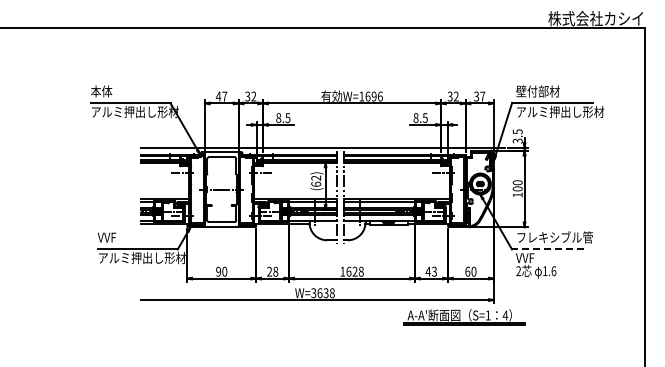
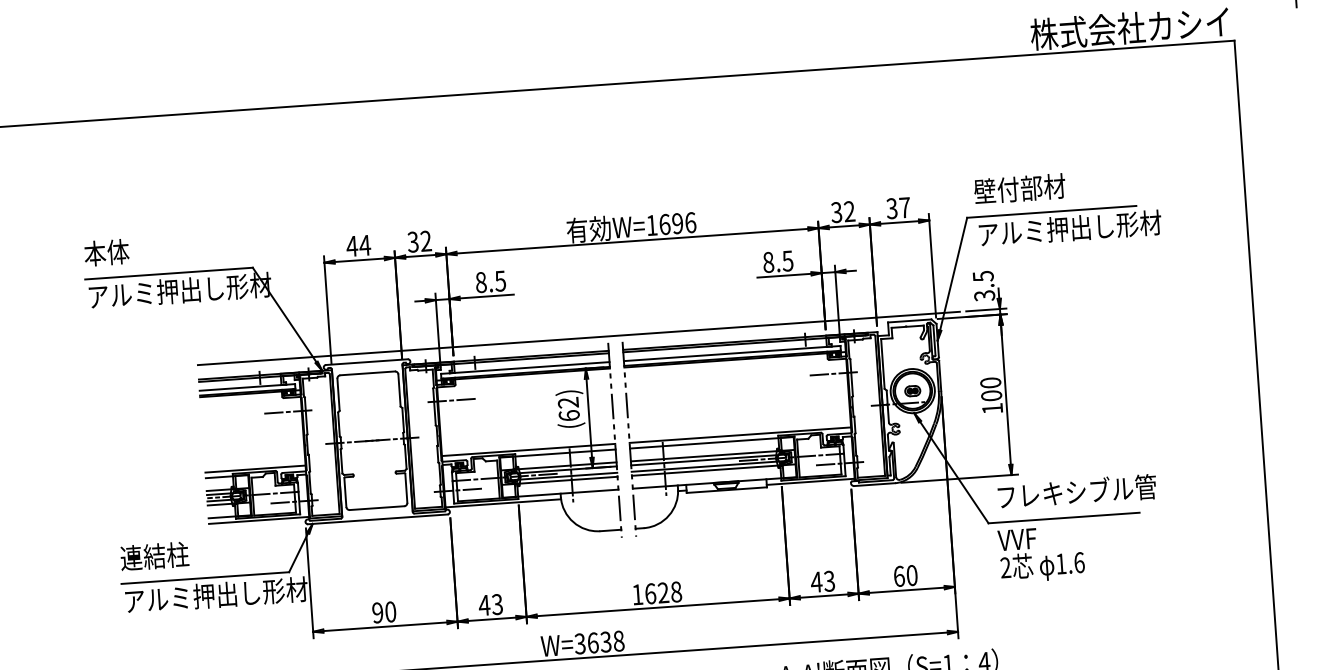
text: (224, 96) -> (364, 245), 47 -> 44
text: (113, 237) -> (152, 556), VVF -> 連結柱
line: (547, 249) -> (1062, 518), dashed -> solid
text: (272, 271) -> (490, 604), 28 -> 43

